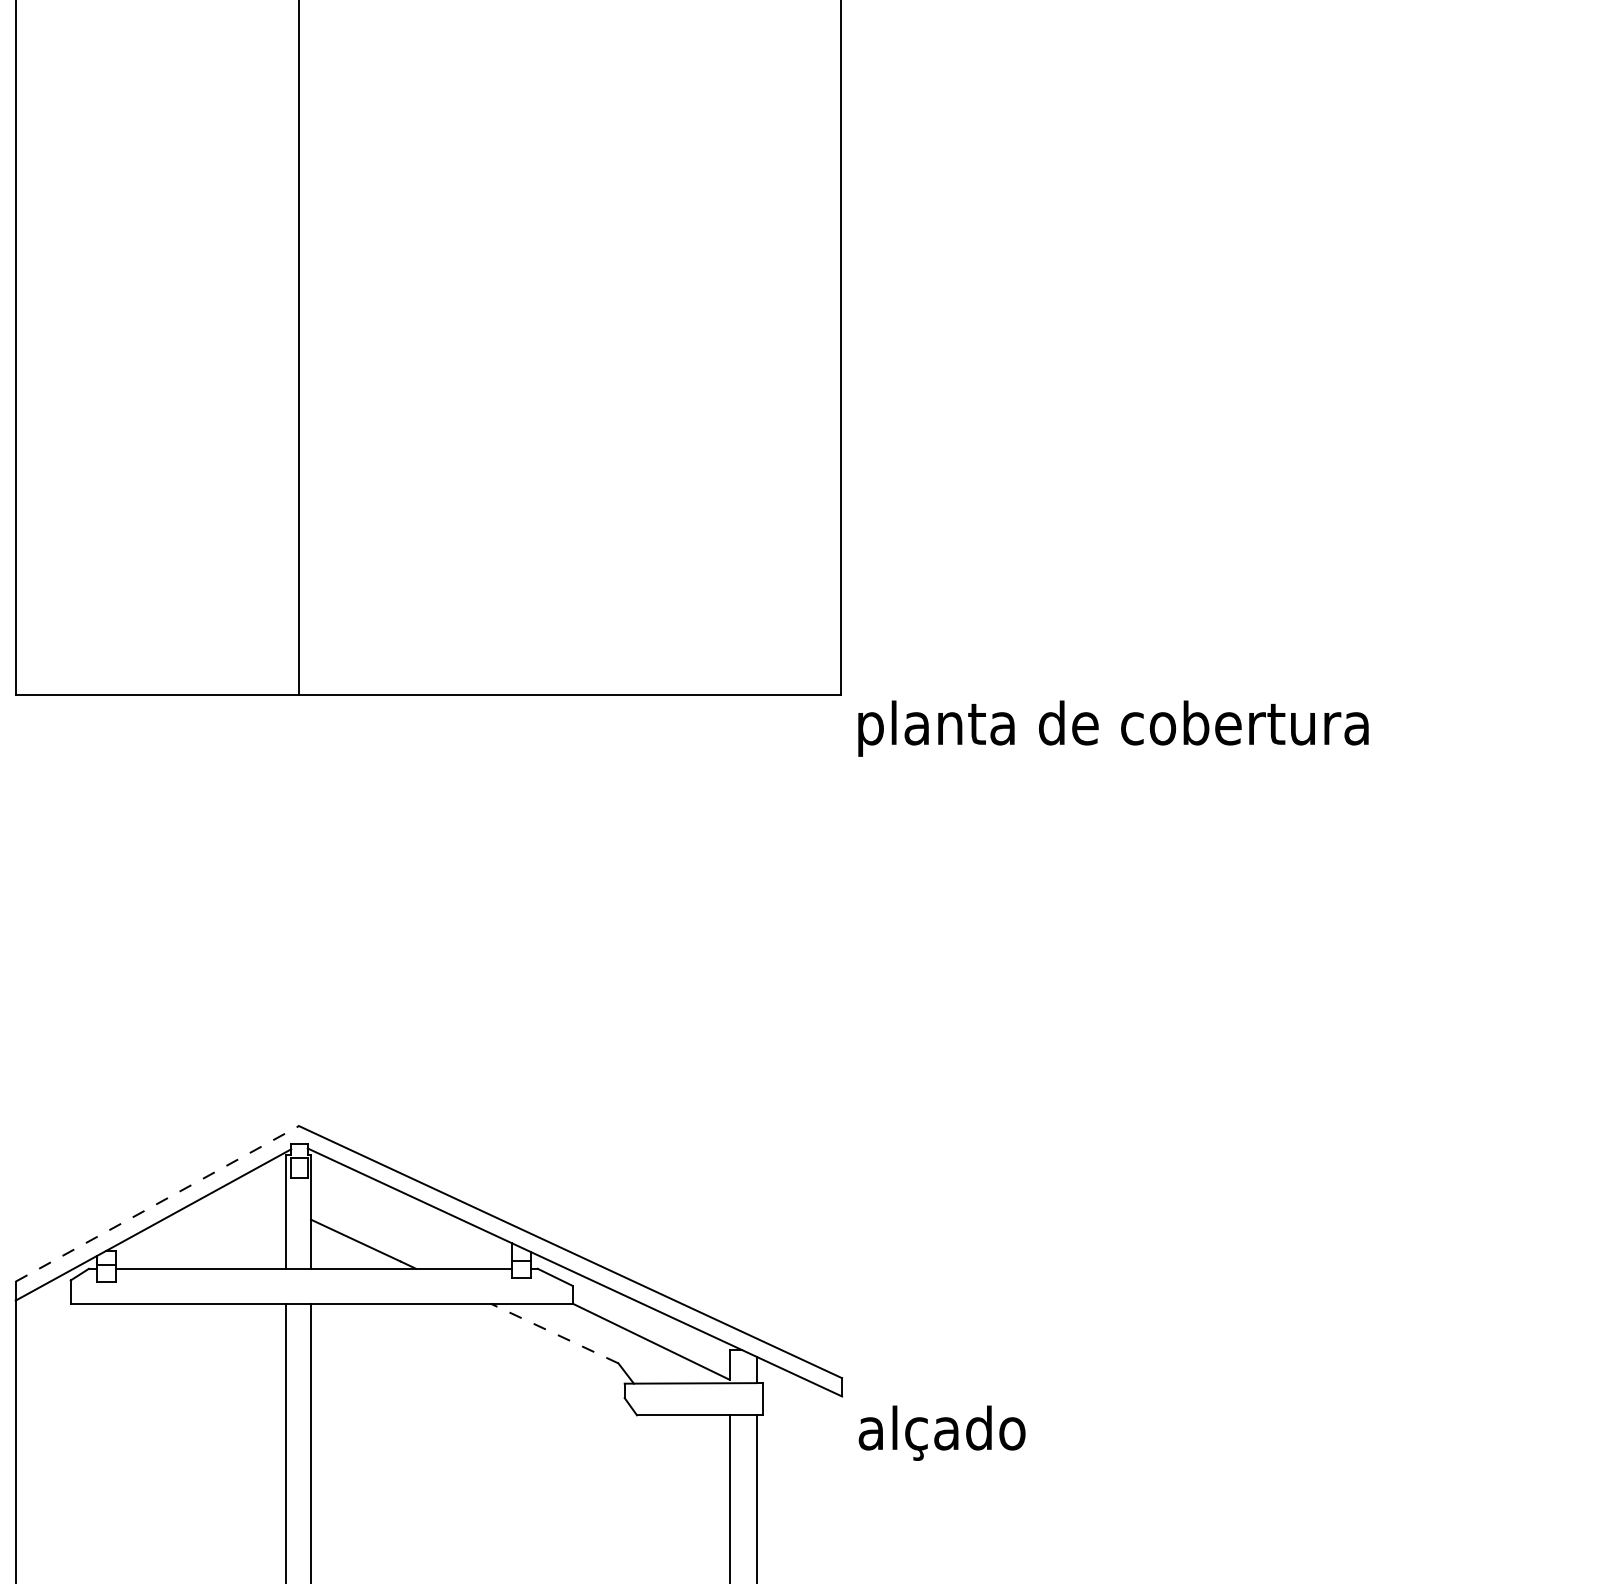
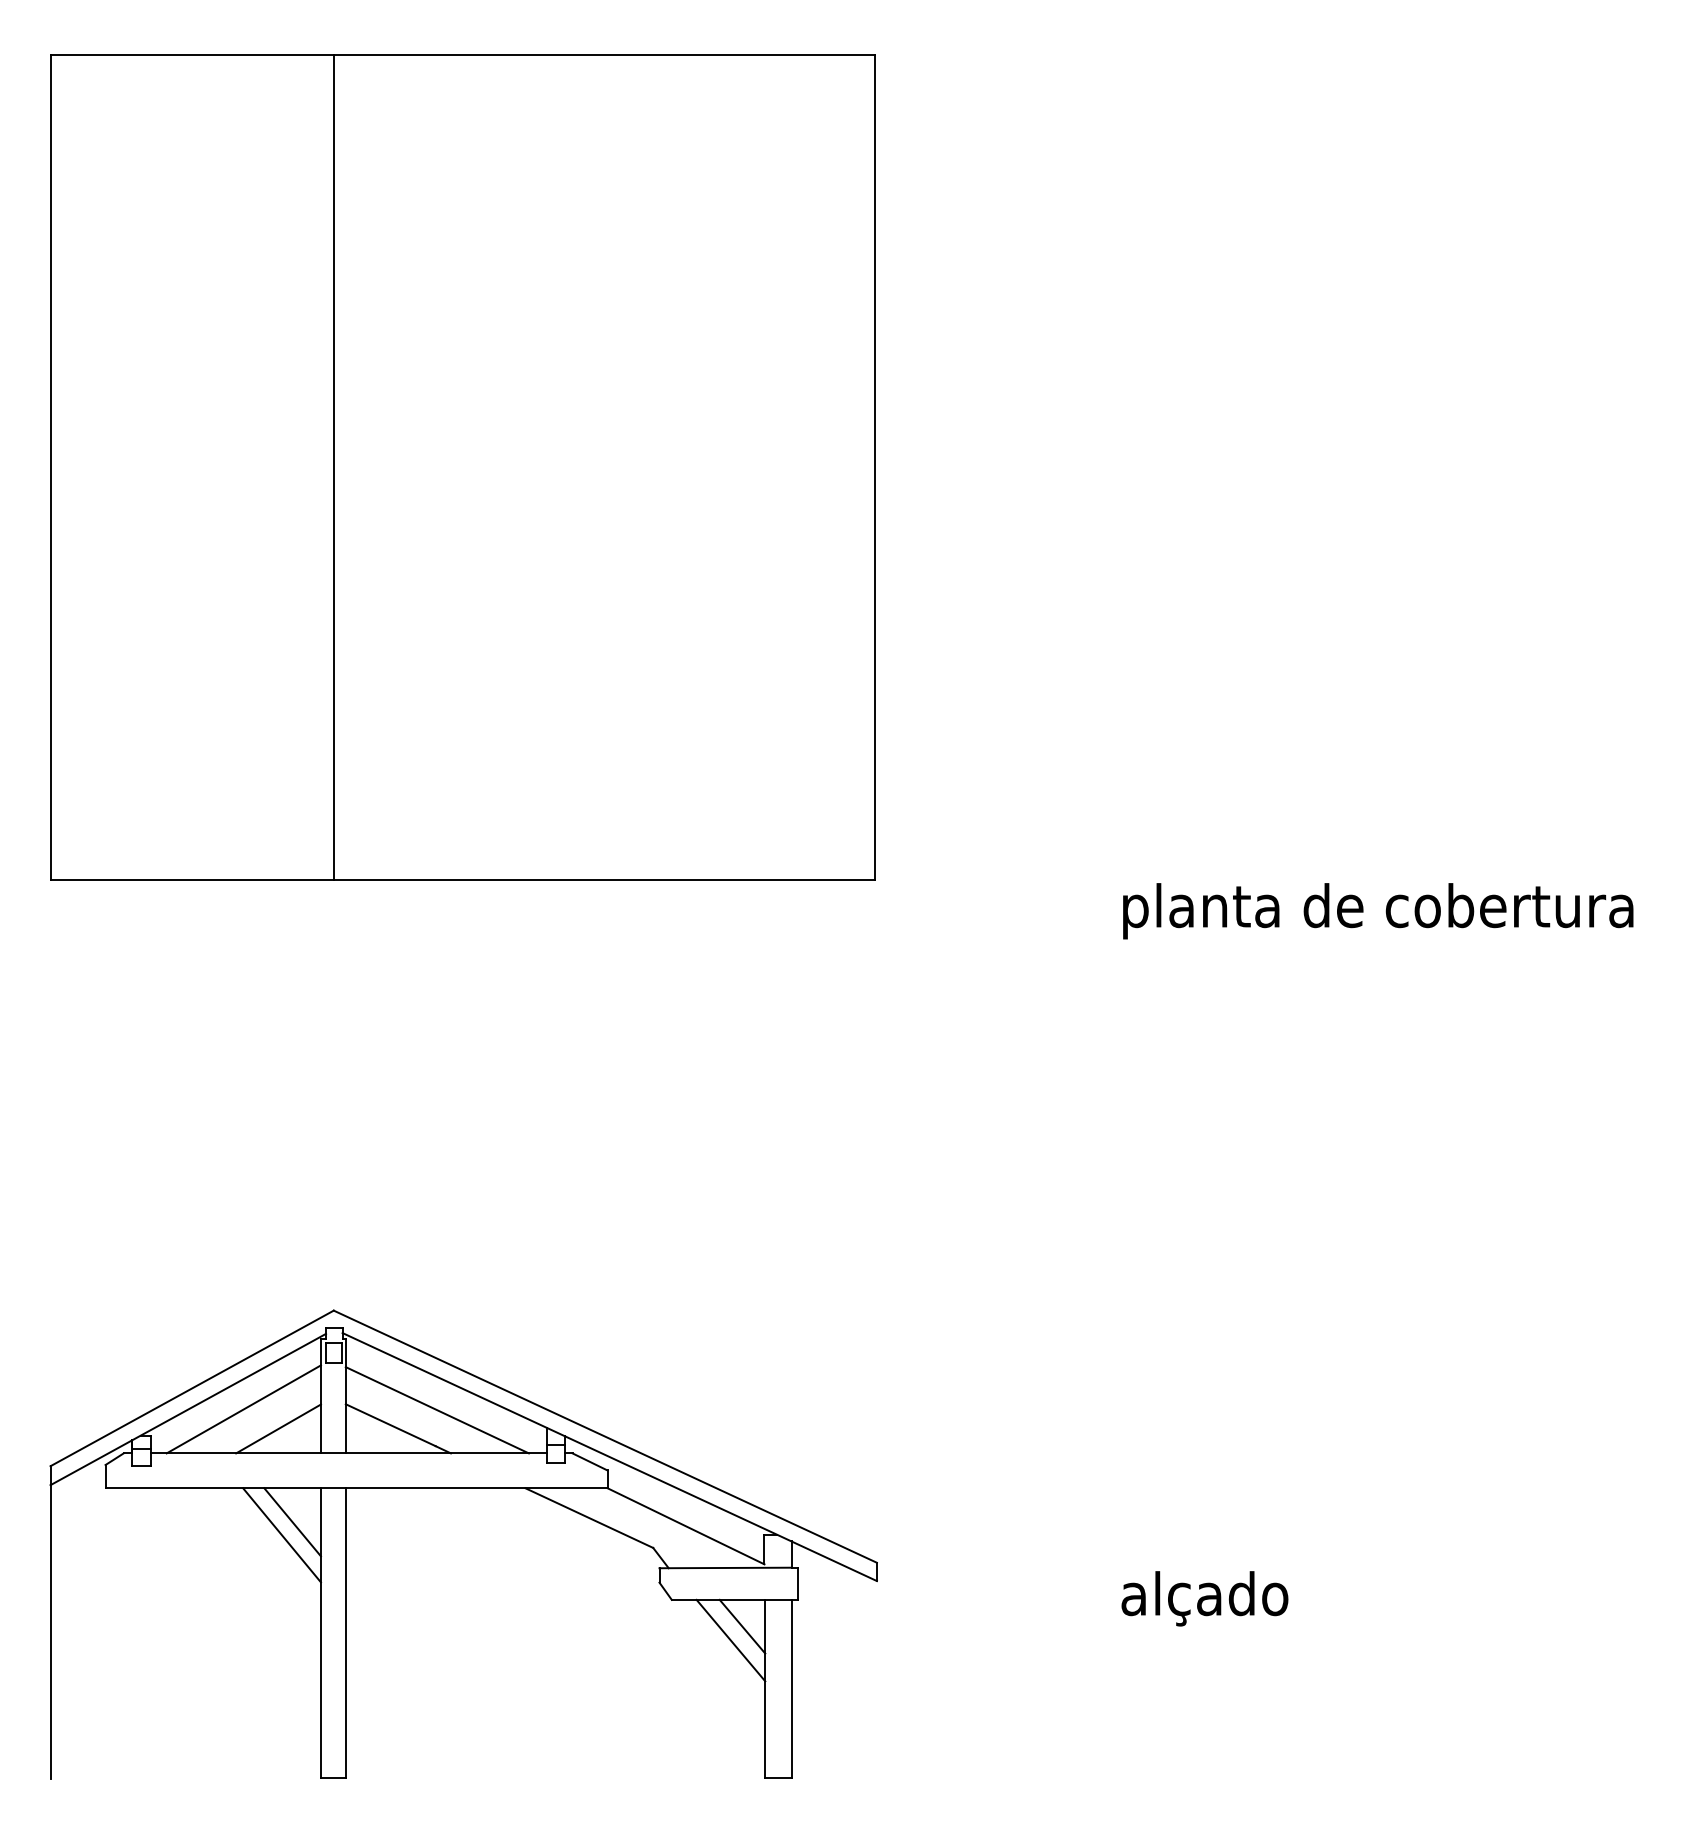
text: (1113, 728) -> (1378, 911), moved
line: (157, 1203) -> (192, 1388), dashed -> solid
line: (208, 1224) -> (243, 1409), added
line: (401, 1225) -> (436, 1410), added
line: (243, 1243) -> (278, 1428), added
line: (554, 1333) -> (589, 1518), dashed -> solid
line: (257, 1337) -> (292, 1522), added
line: (246, 1350) -> (281, 1535), added
text: (941, 1432) -> (1204, 1598), moved
line: (707, 1441) -> (742, 1626), added
line: (695, 1455) -> (730, 1640), added

